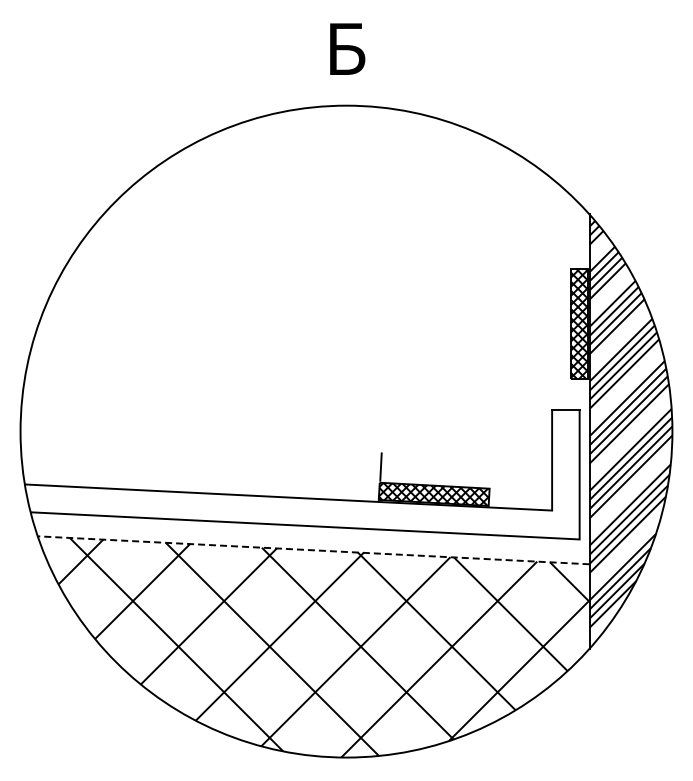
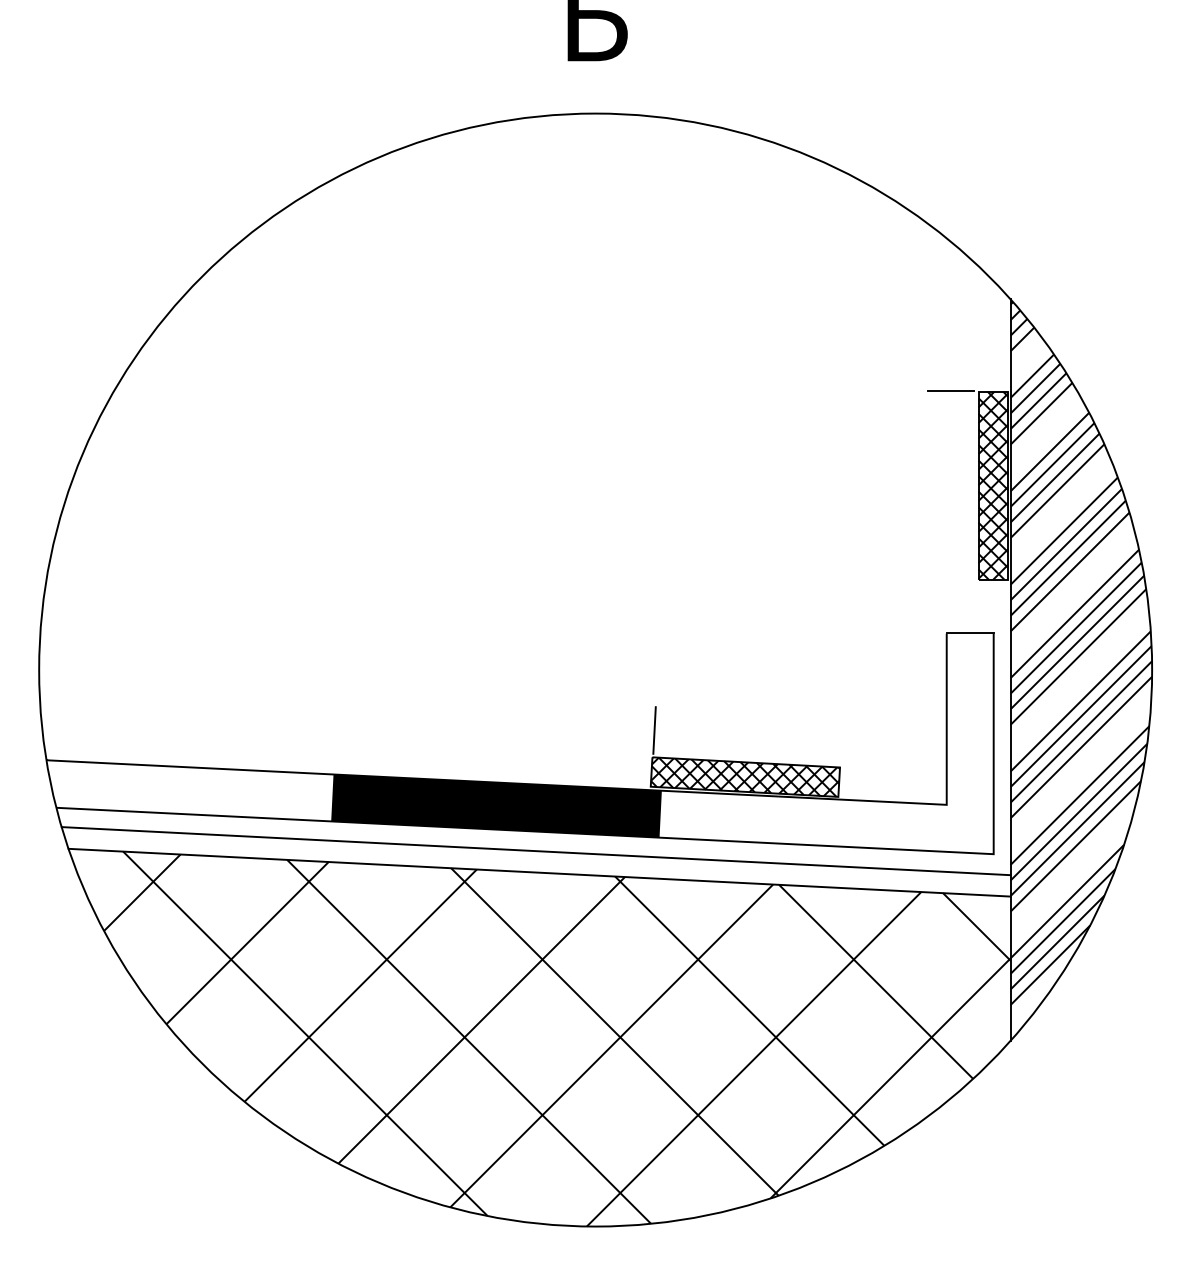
line: (554, 268) -> (950, 391), added
fill: (288, 510) -> (496, 804), added
line: (311, 537) -> (535, 850), added
line: (313, 550) -> (539, 873), dashed -> solid

